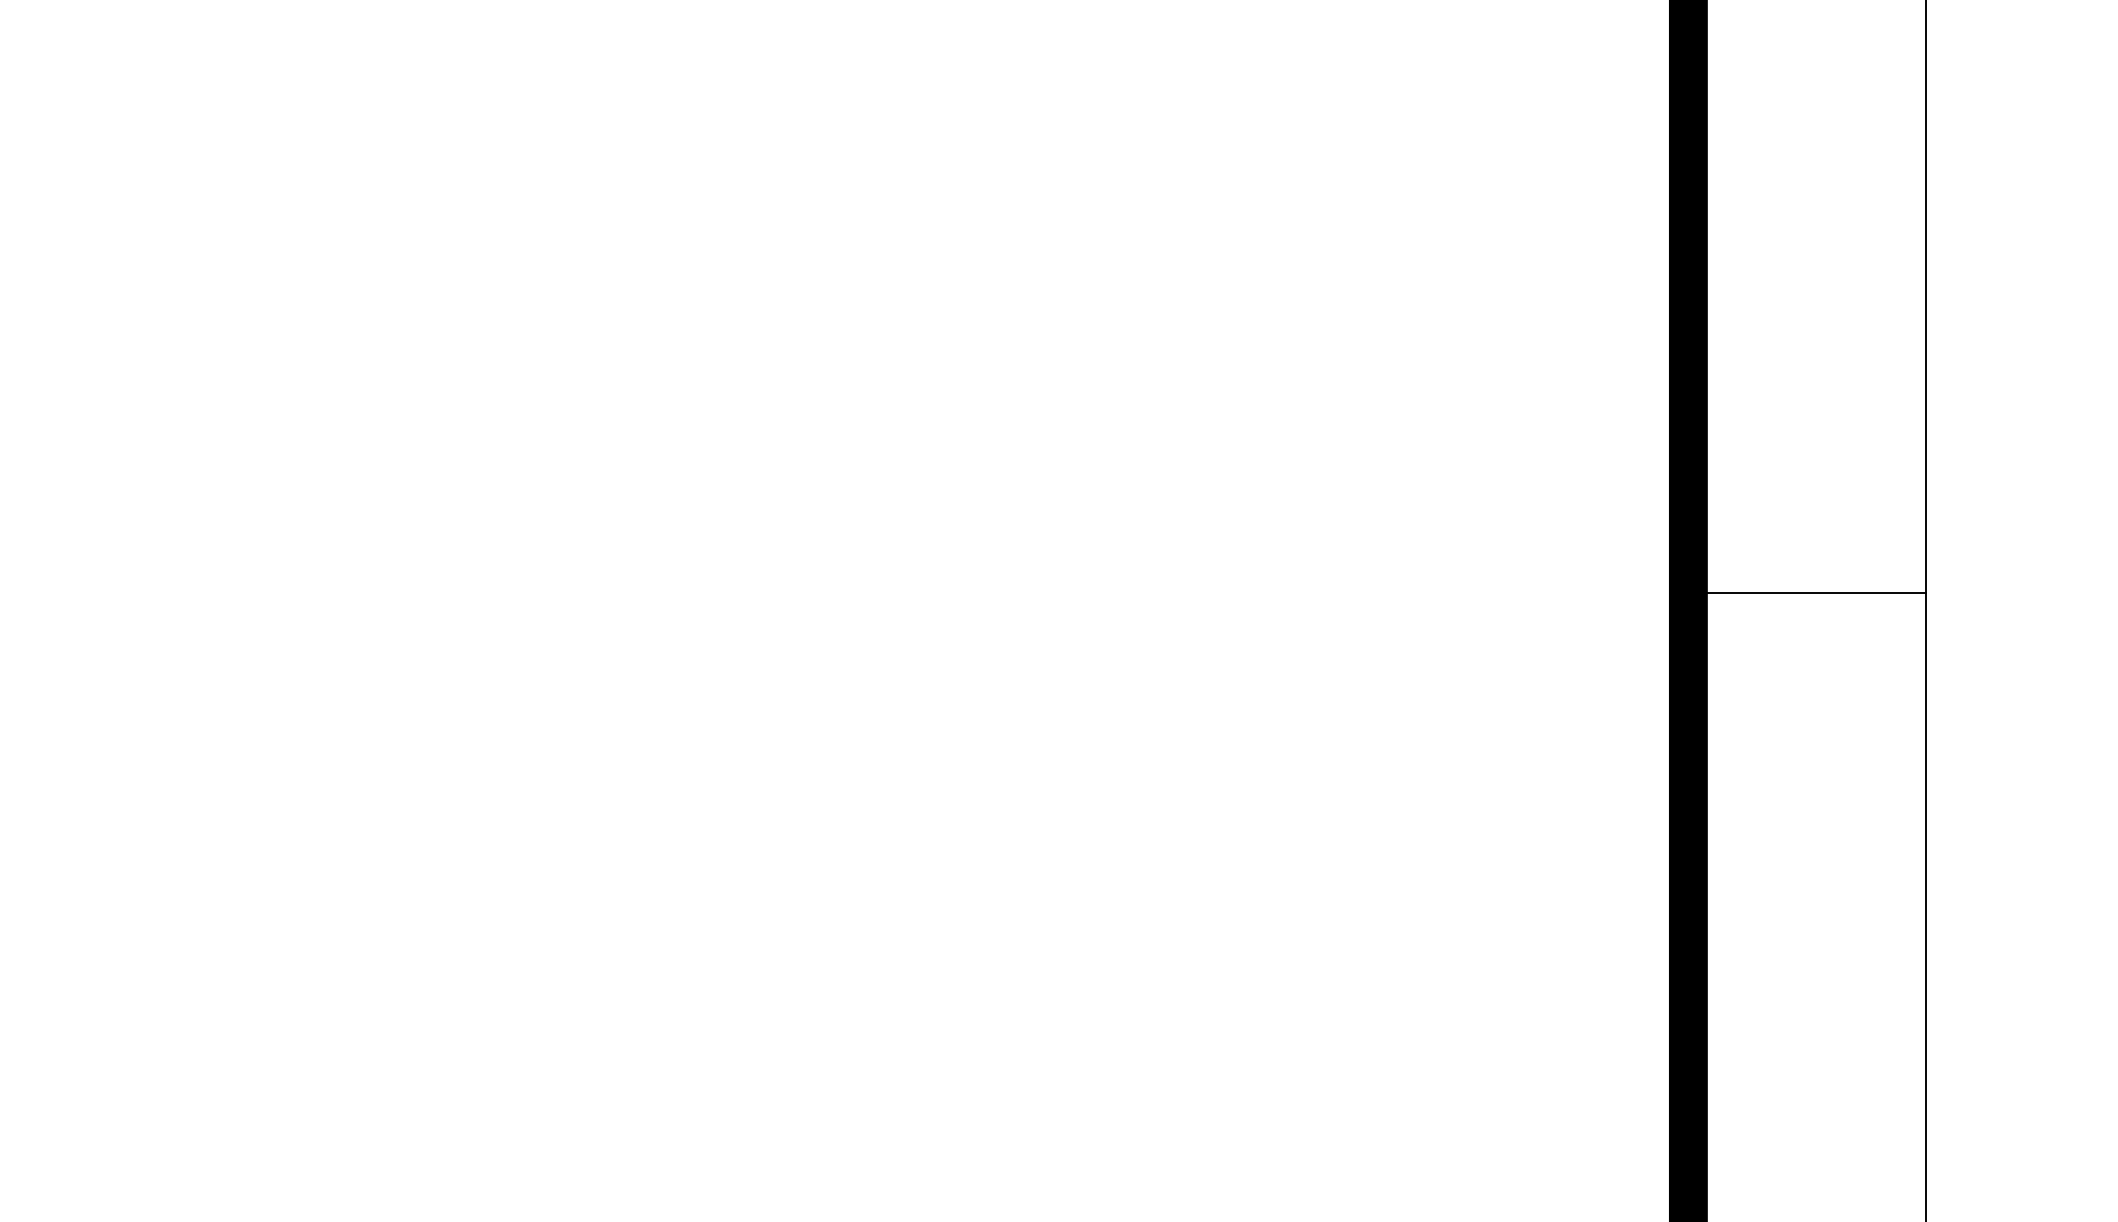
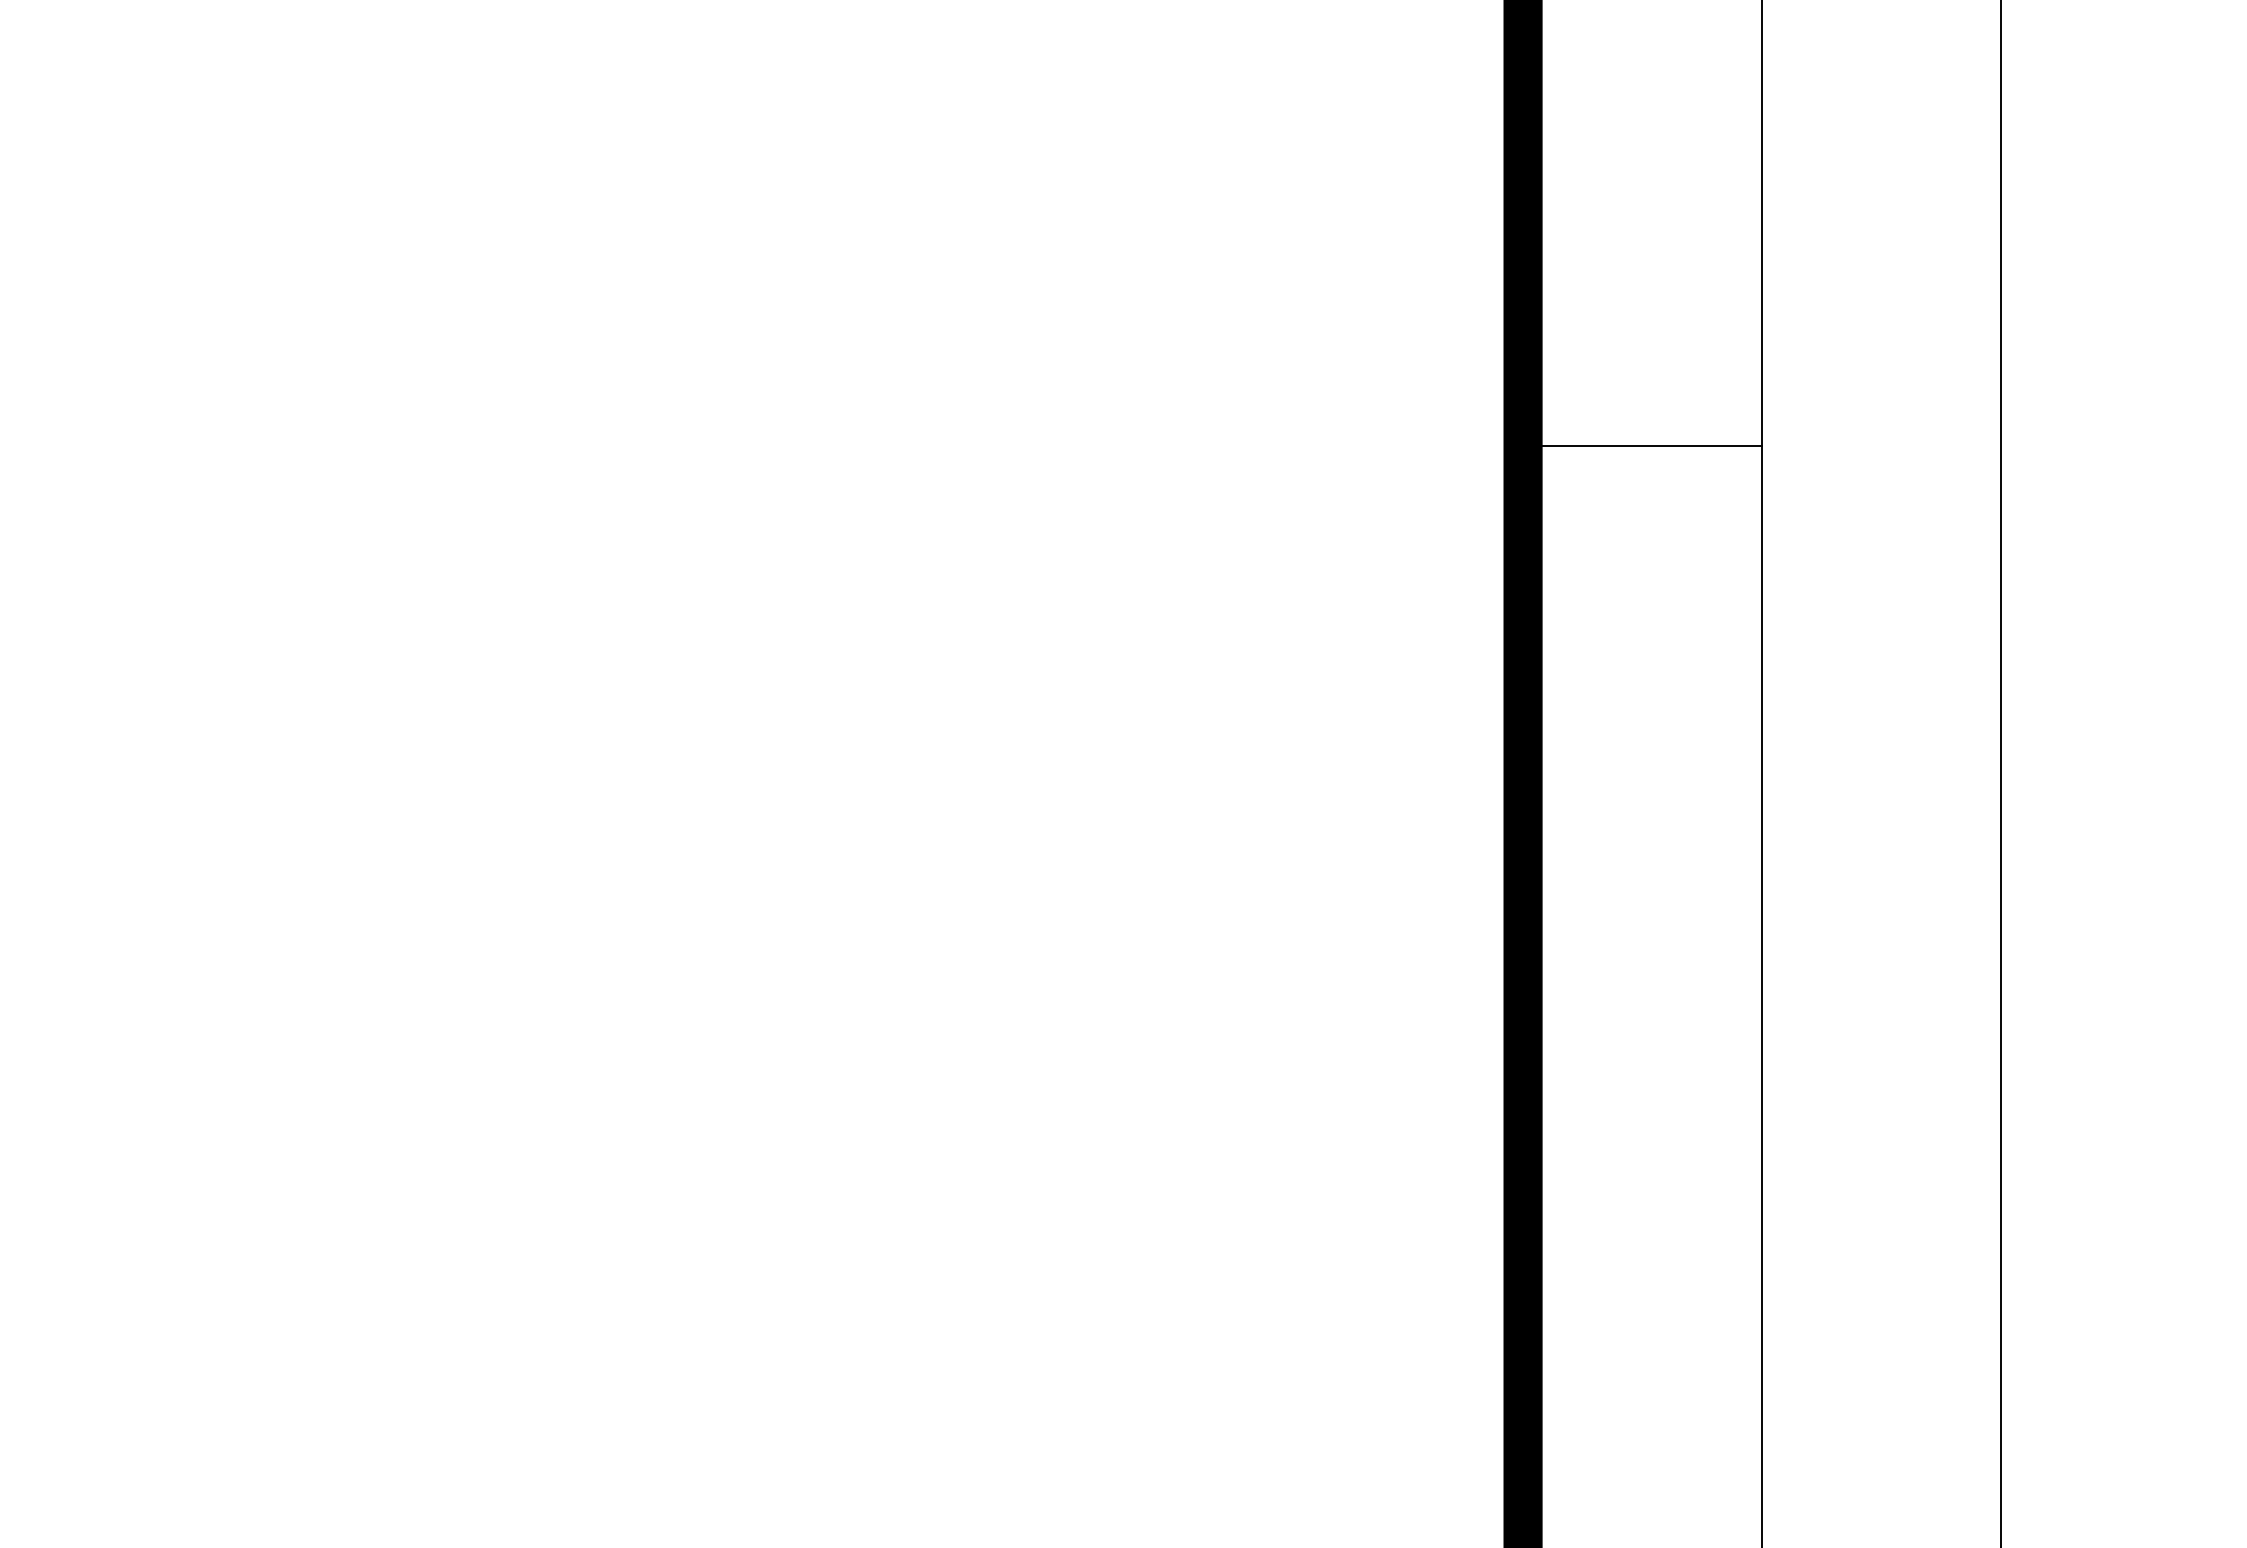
line: (1807, 593) -> (1642, 446), moved

